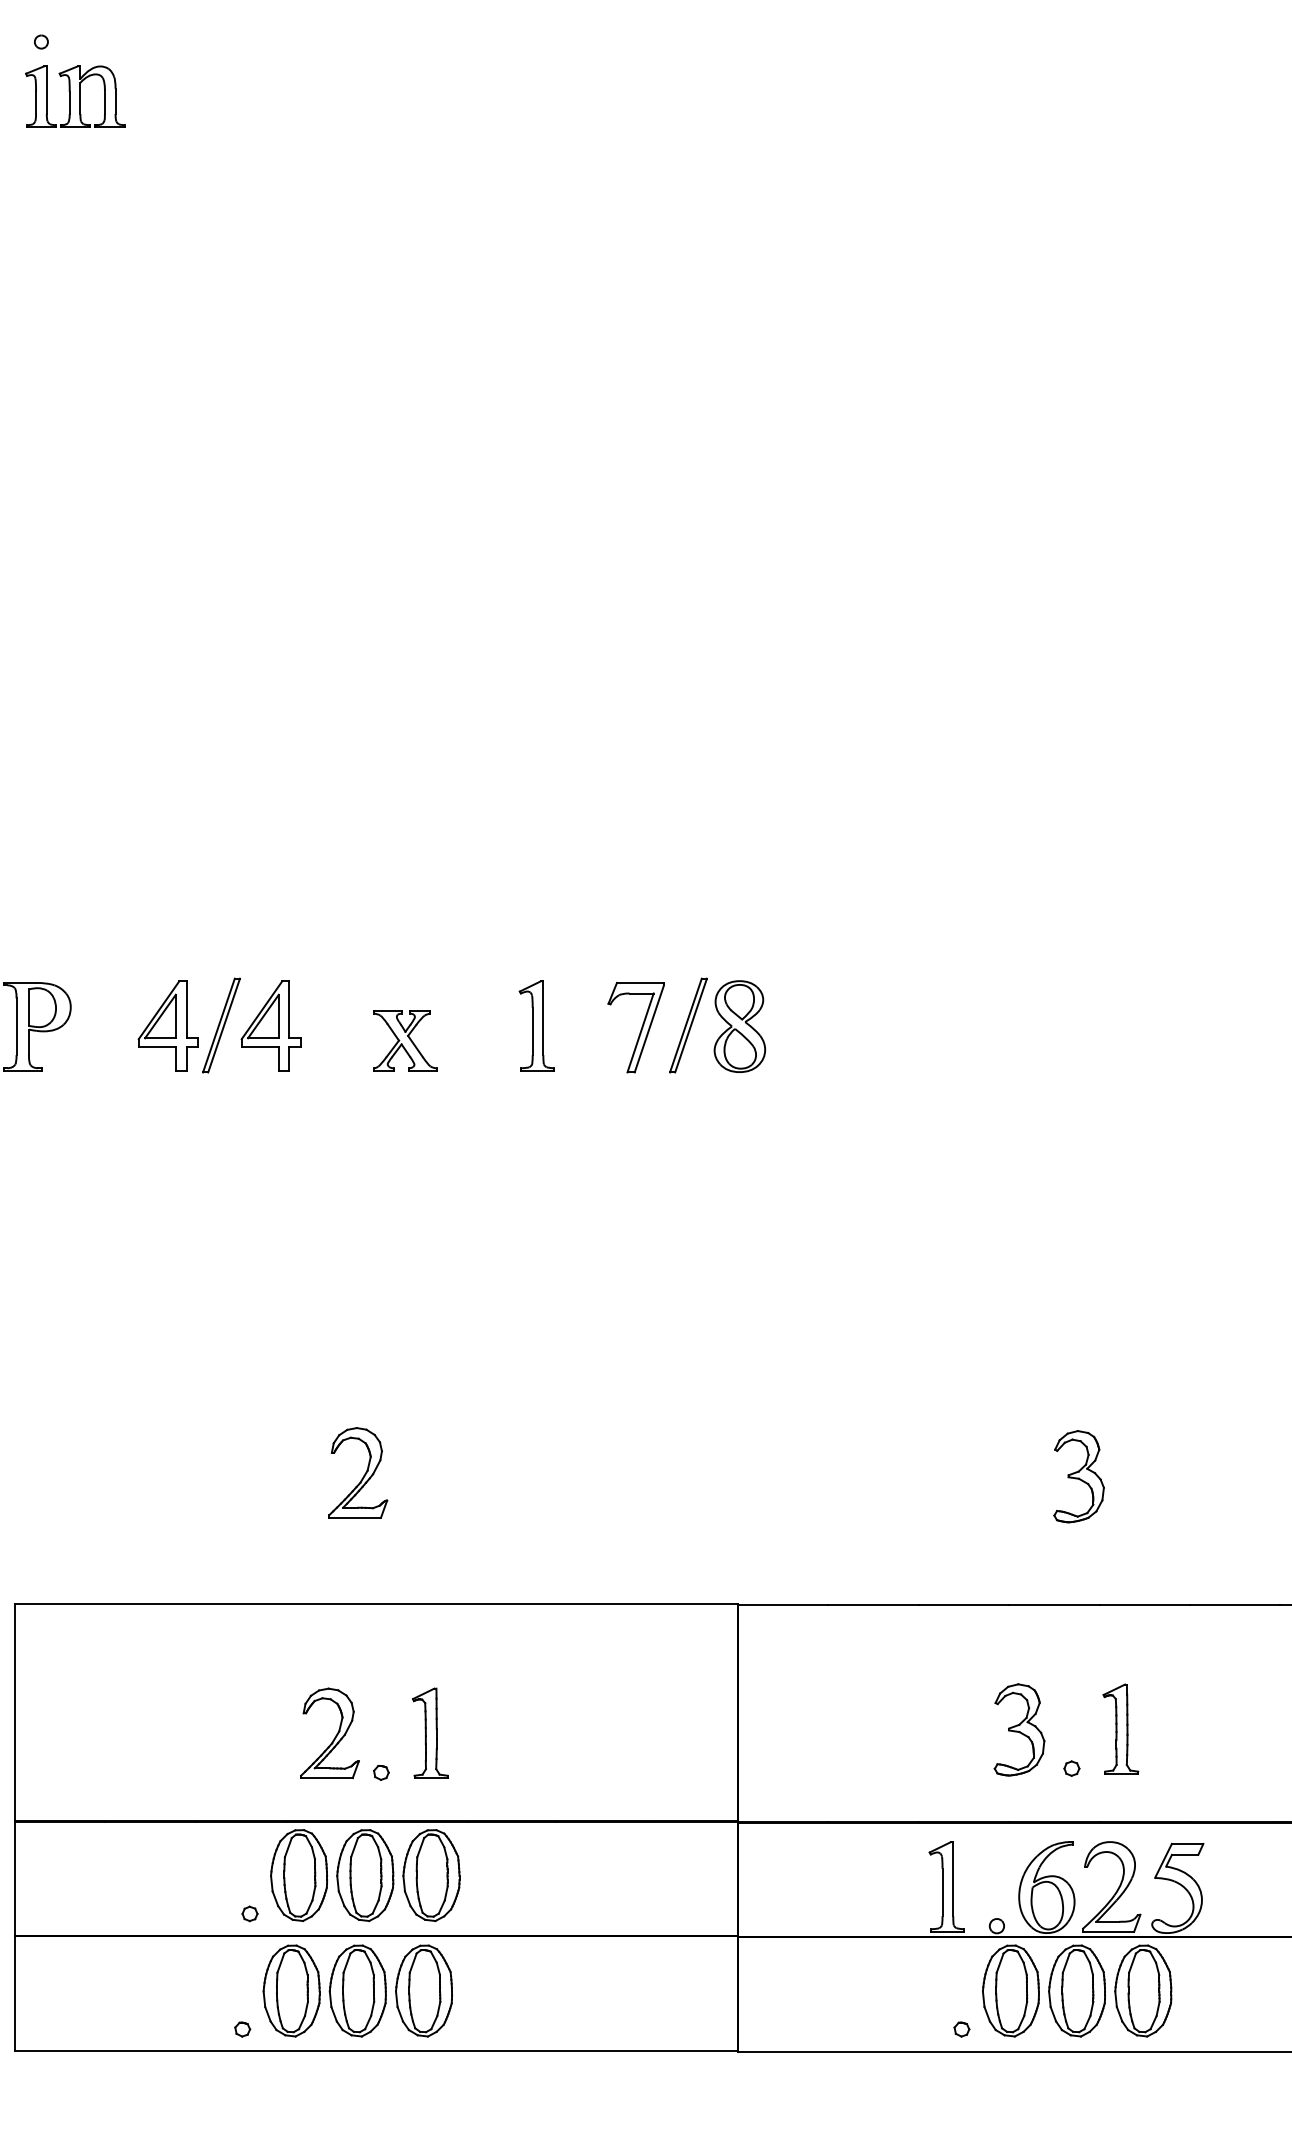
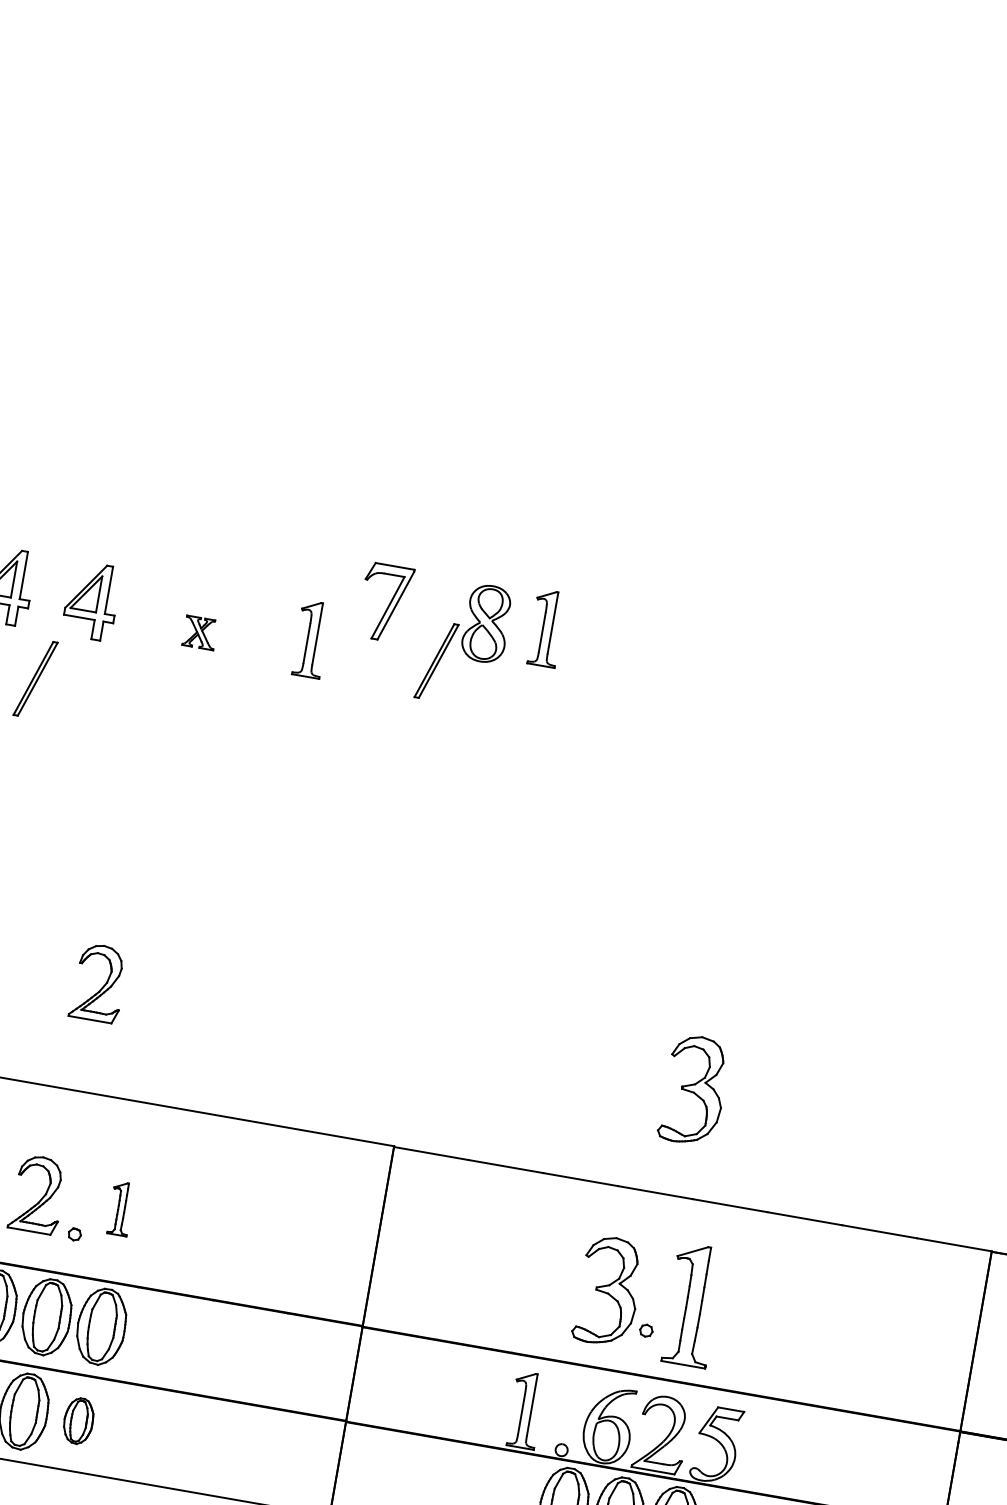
part: (810, 964) -> (546, 628), added
part: (221, 1025) -> (35, 678), moved
part: (739, 1026) -> (486, 623), moved
part: (635, 1027) -> (384, 602), moved
part: (405, 1040) -> (200, 632), size x0.6
part: (1078, 1476) -> (693, 1090), size x1.4
part: (1120, 1728) -> (692, 1304), size x1.6
part: (1019, 1729) -> (608, 1290), size x1.4
part: (429, 1732) -> (120, 1208), size x0.7
part: (423, 1990) -> (78, 1420), size x0.6

